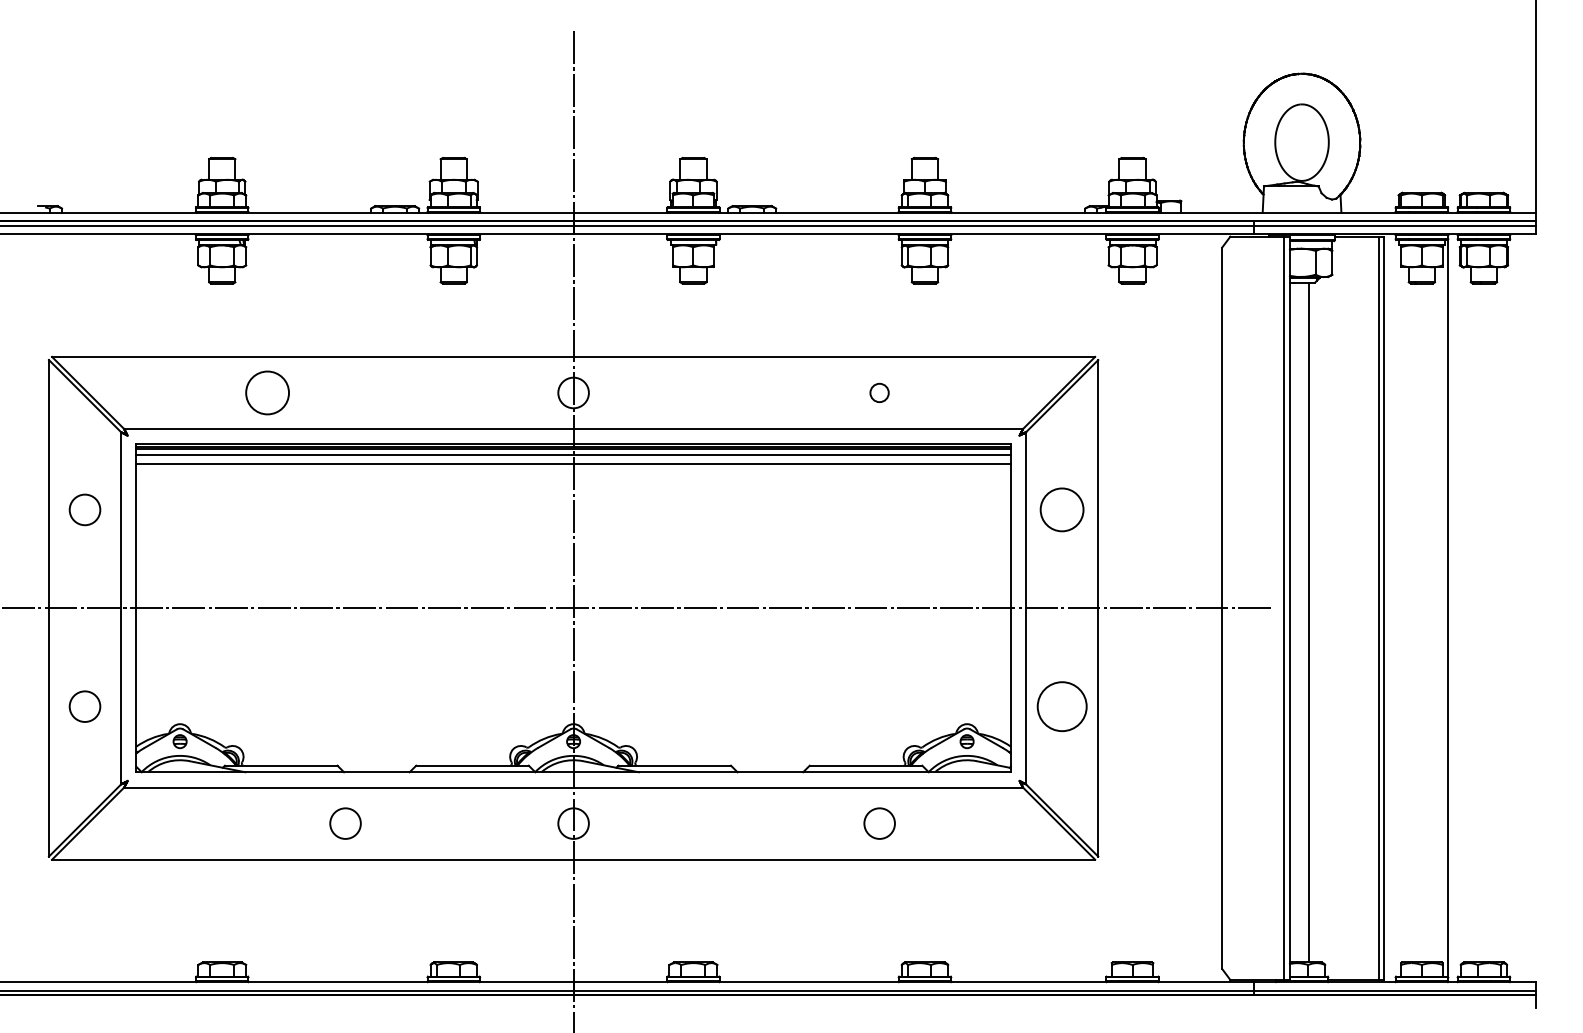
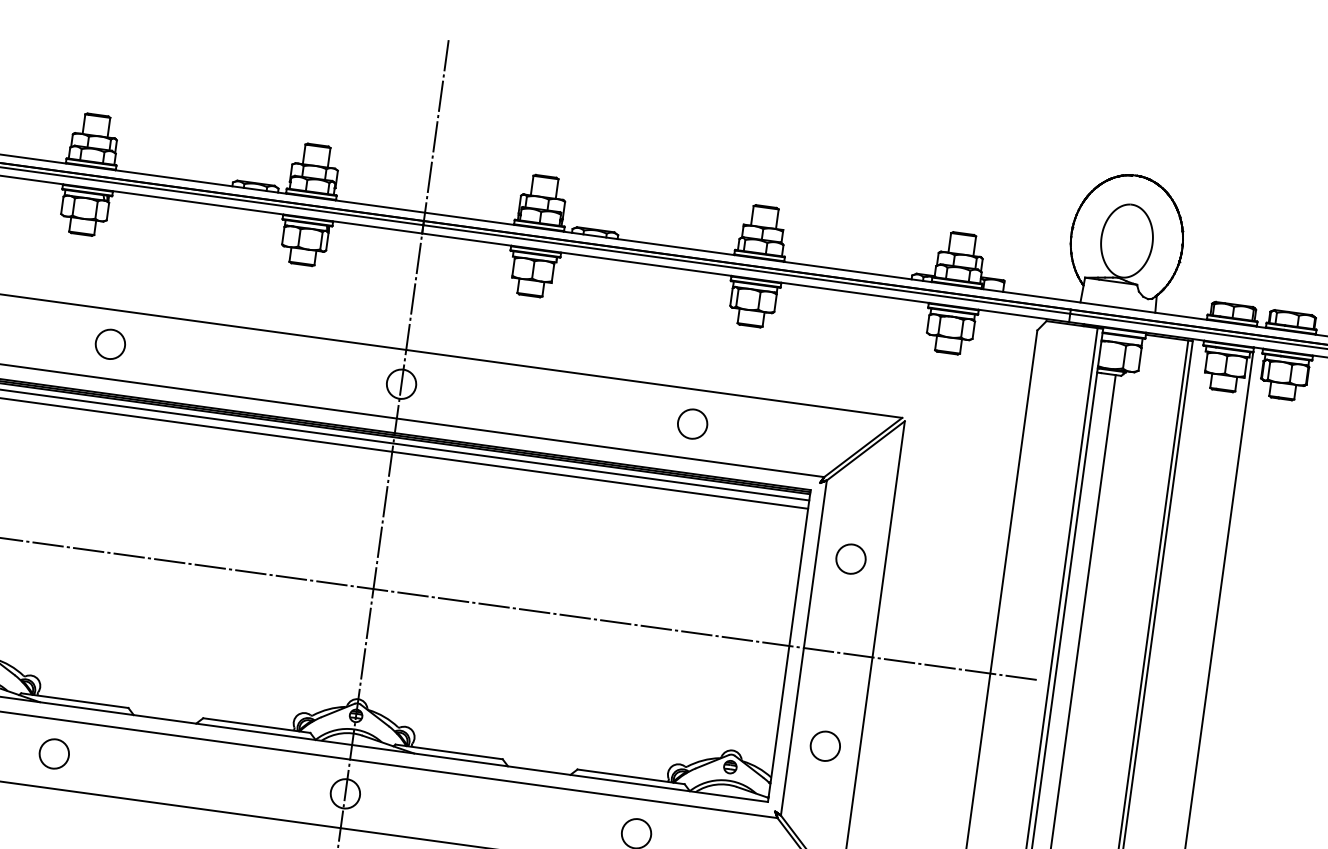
circle: (267, 392) -> (110, 343), size x0.71
circle: (879, 392) -> (692, 423), size x1.67
circle: (1062, 509) -> (851, 558), size x0.71
circle: (1061, 706) -> (824, 746), size x0.62
circle: (345, 823) -> (54, 753), moved

